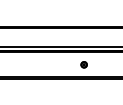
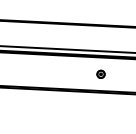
part: (83, 64) -> (100, 73), moved

